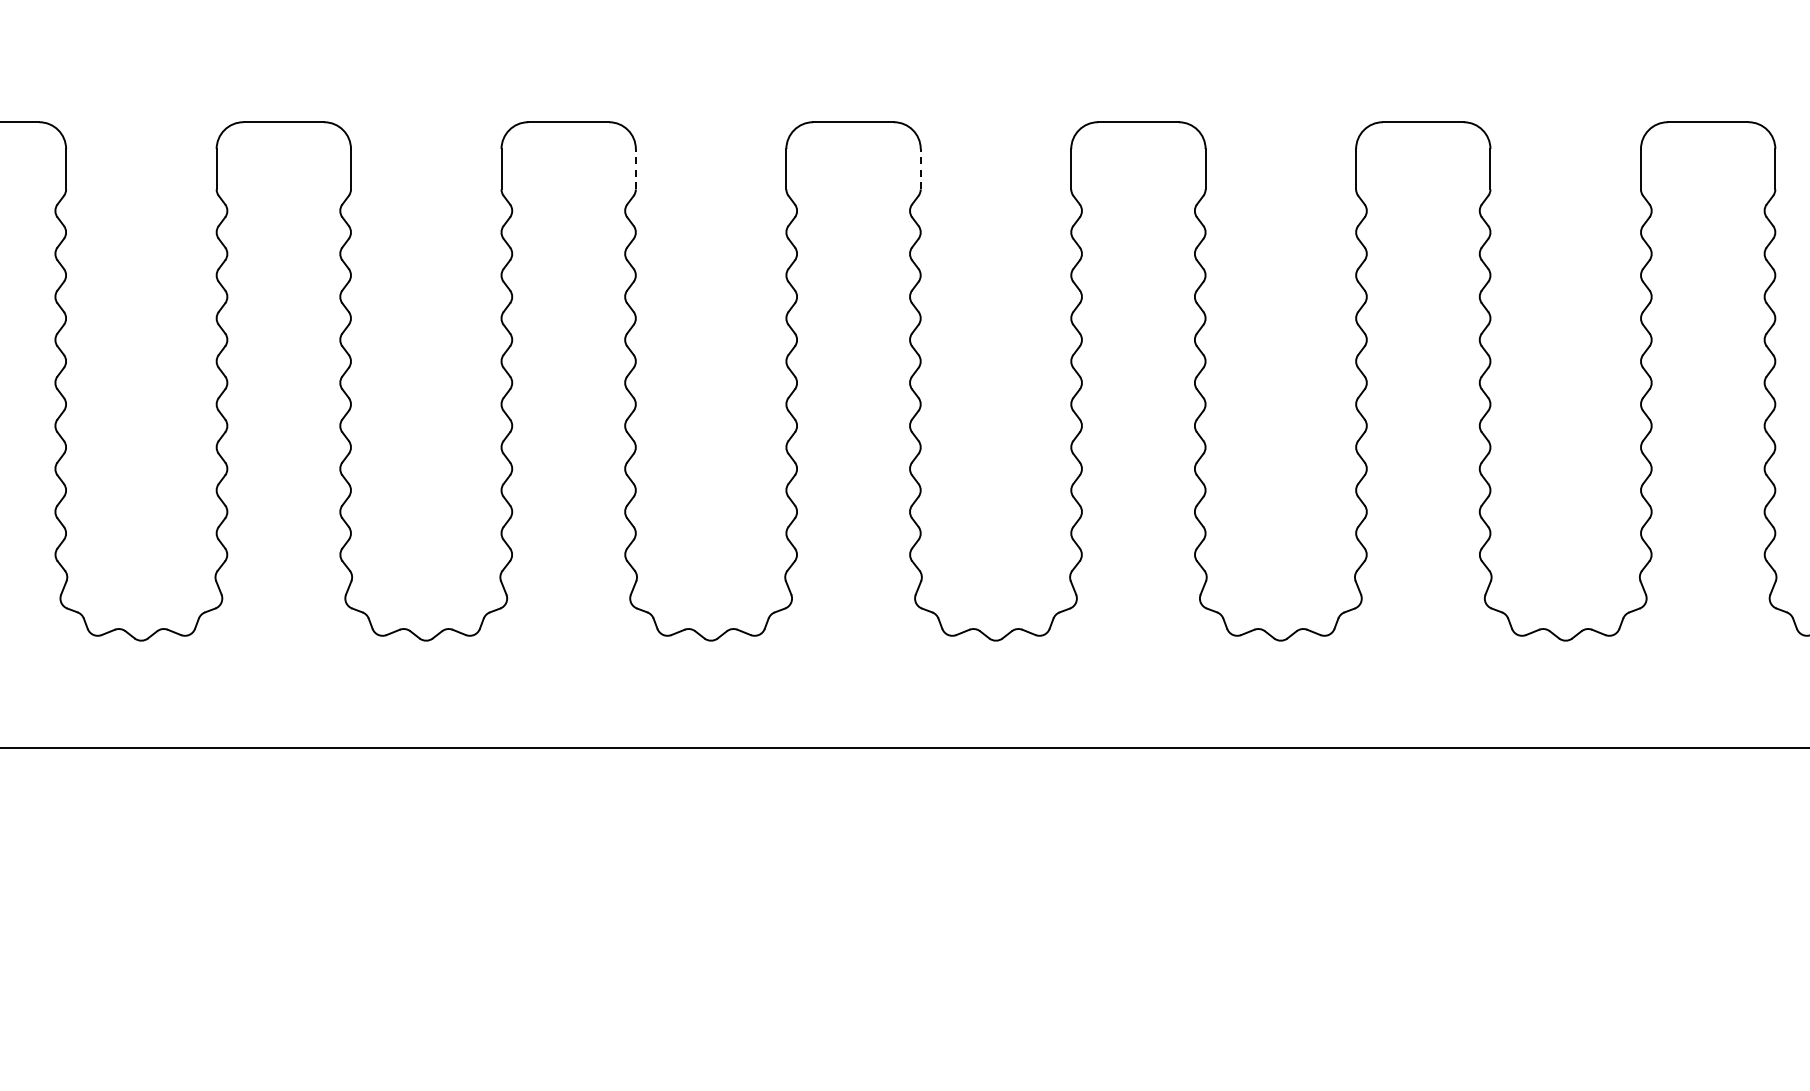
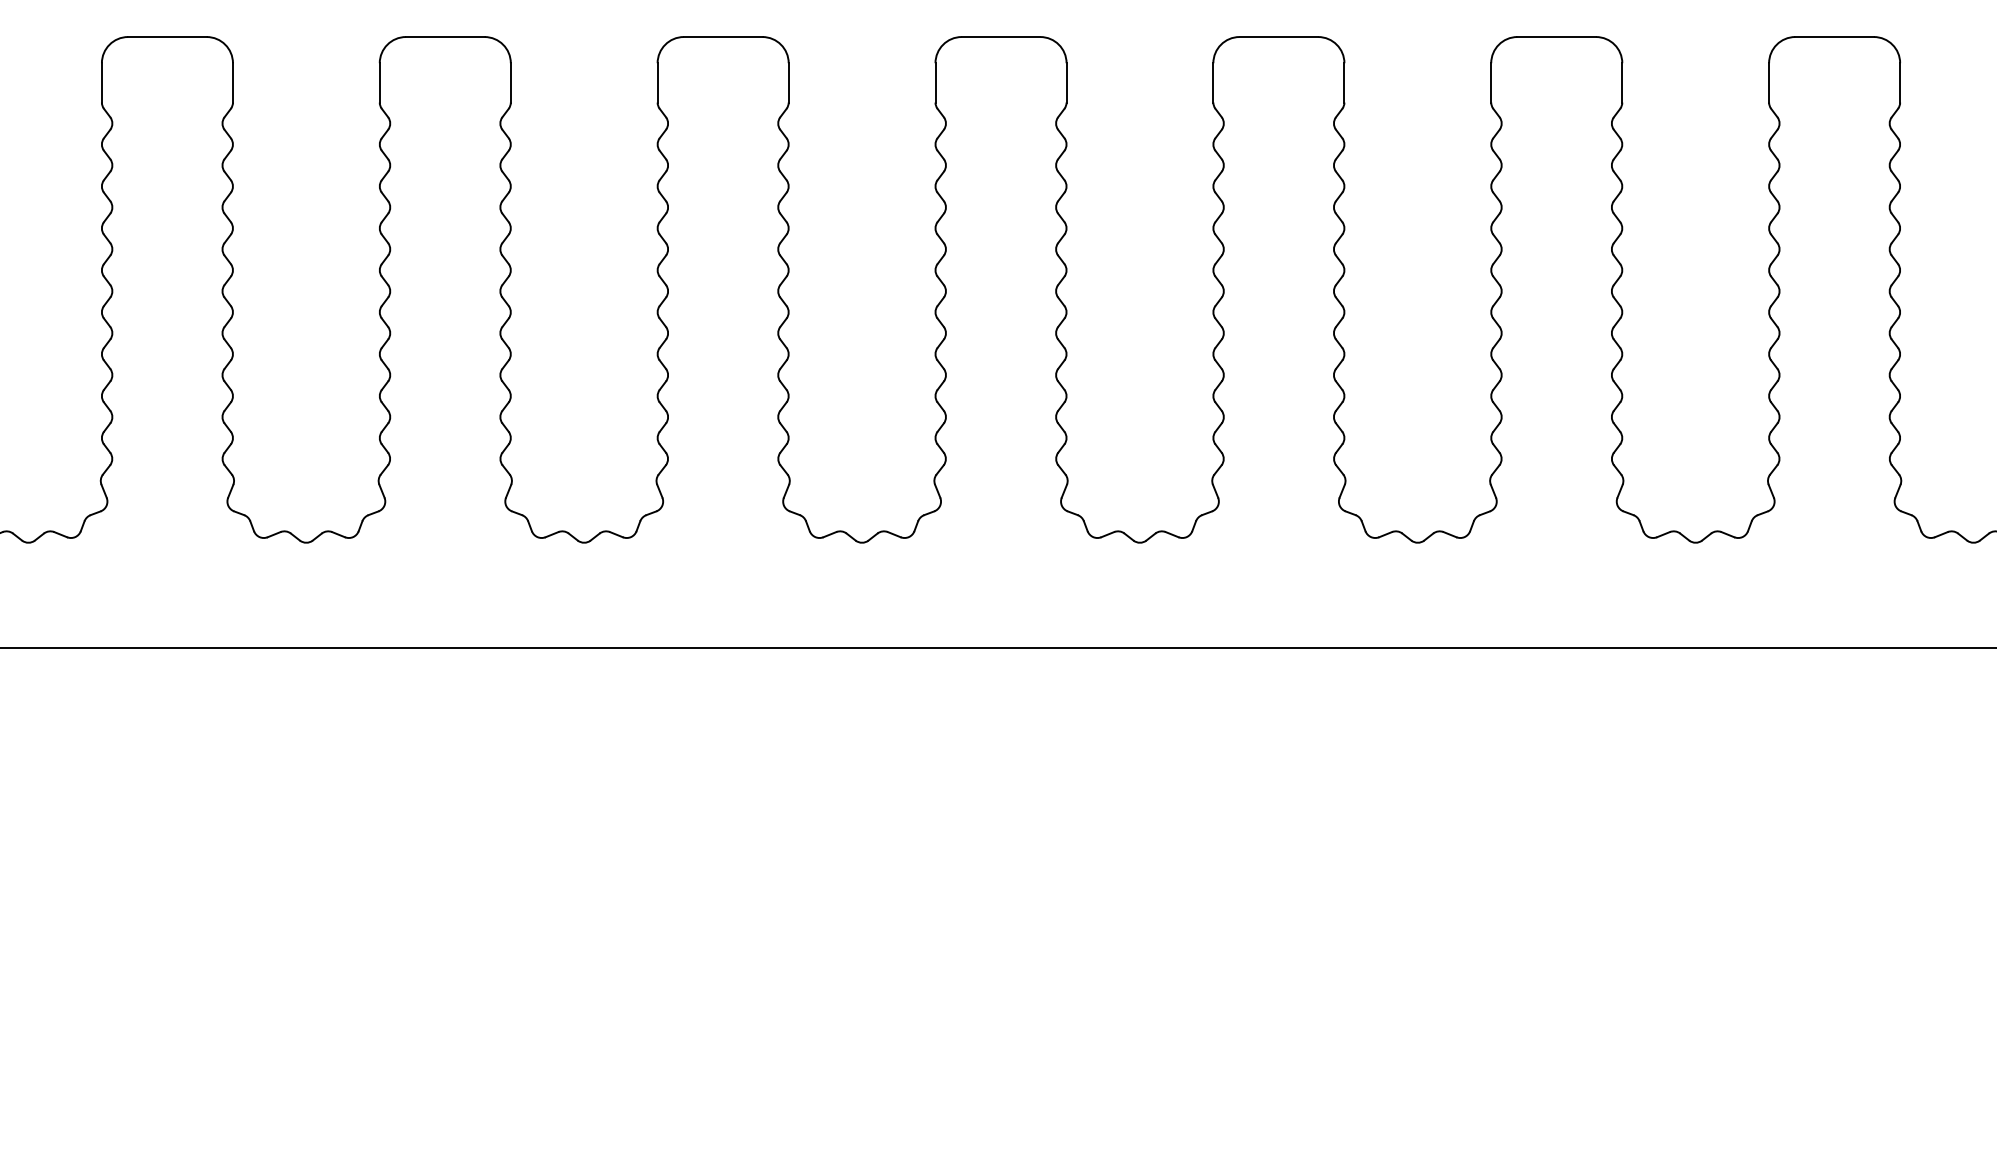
line: (635, 168) -> (788, 82), dashed -> solid
line: (920, 168) -> (1066, 82), dashed -> solid

